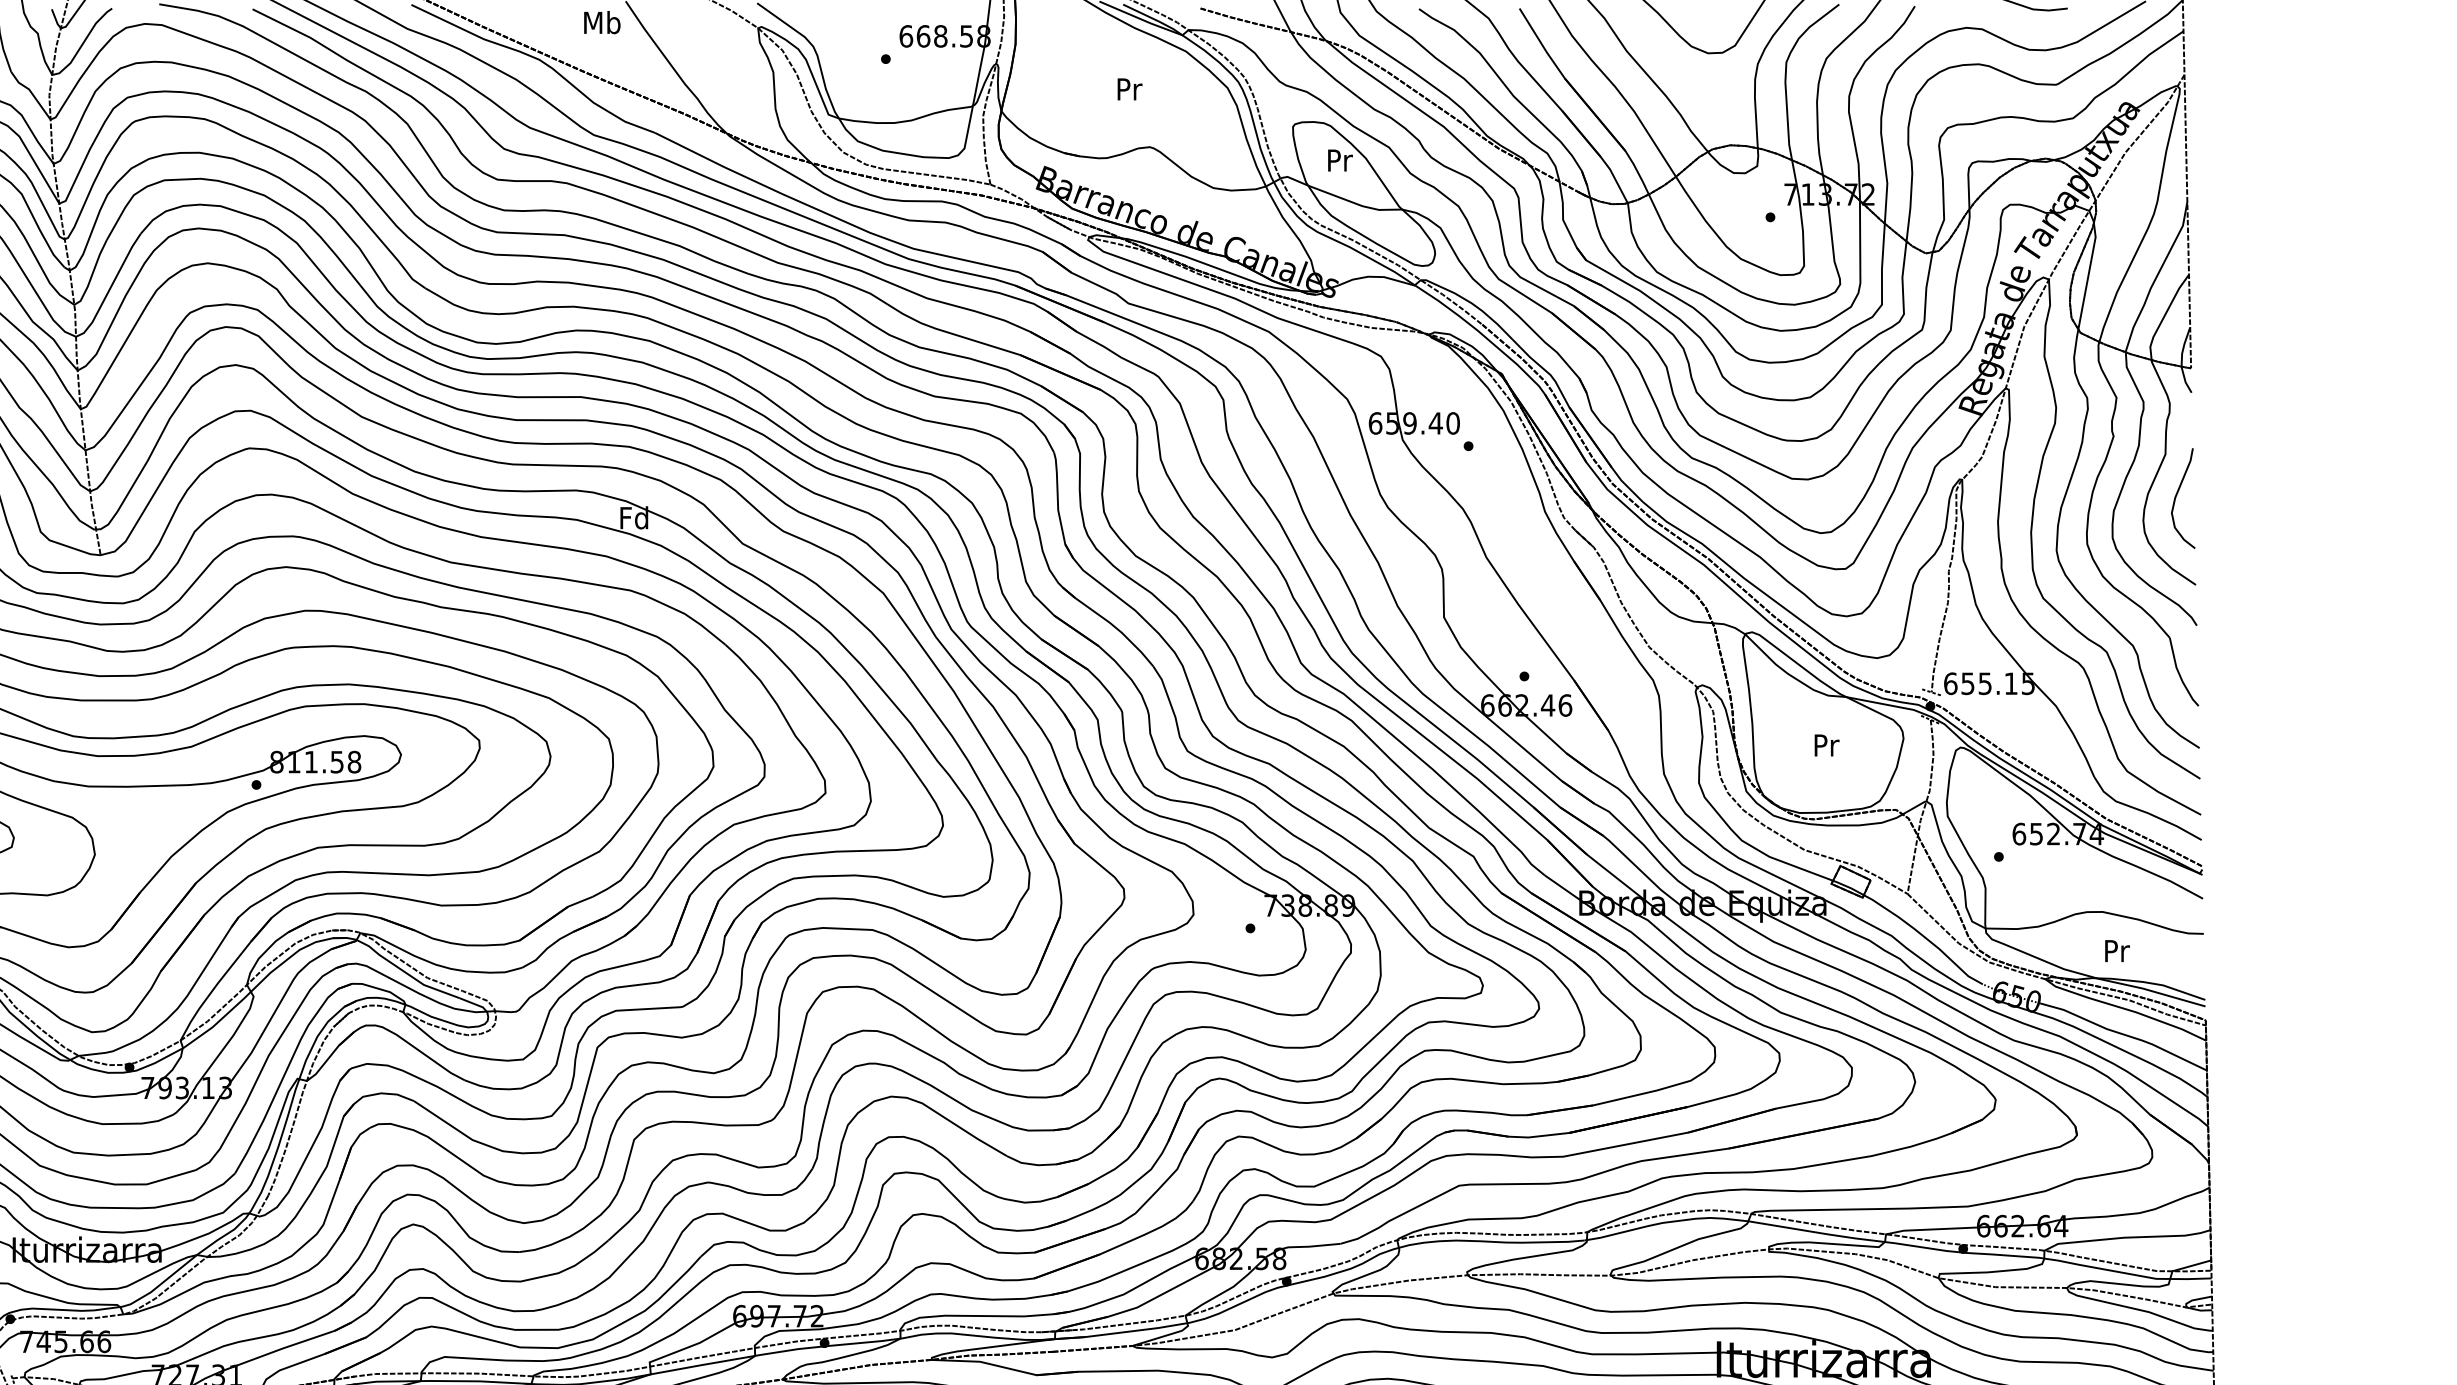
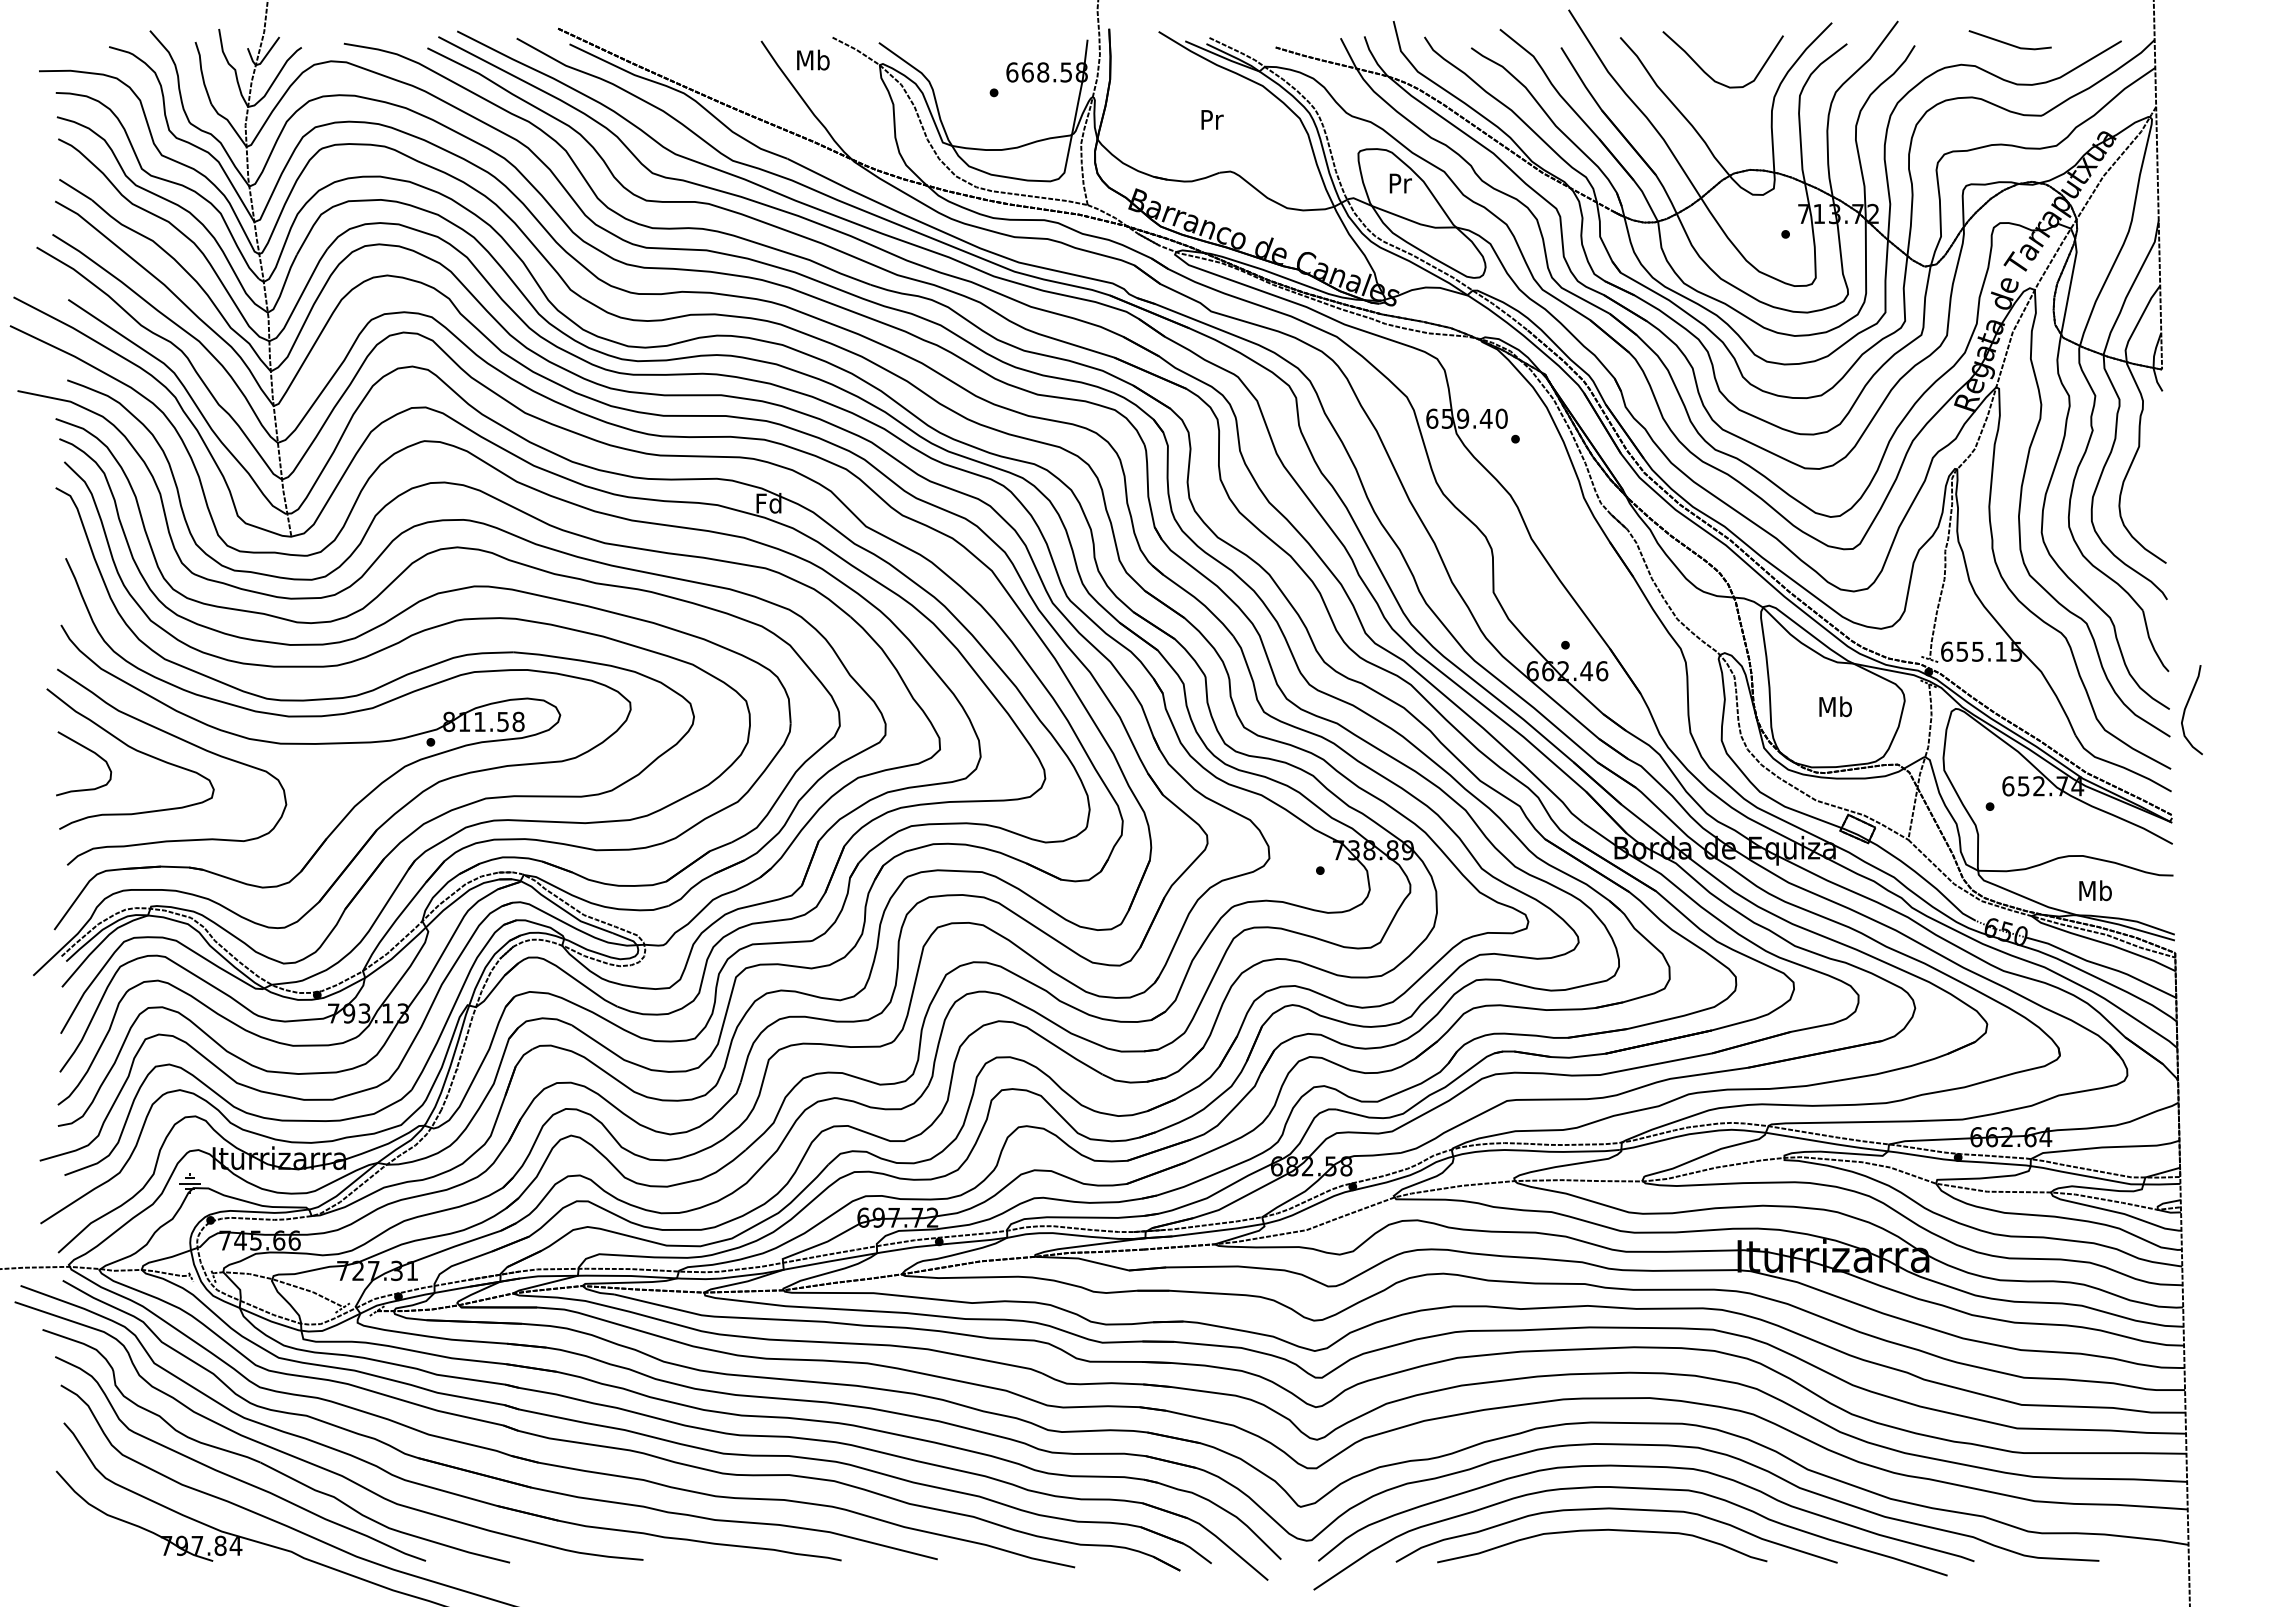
text: (602, 21) -> (813, 59), moved
curve: (2177, 496) -> (2186, 708), moved
text: (1826, 744) -> (1835, 706), Pr -> Mb
text: (2116, 950) -> (2095, 890), Pr -> Mb

